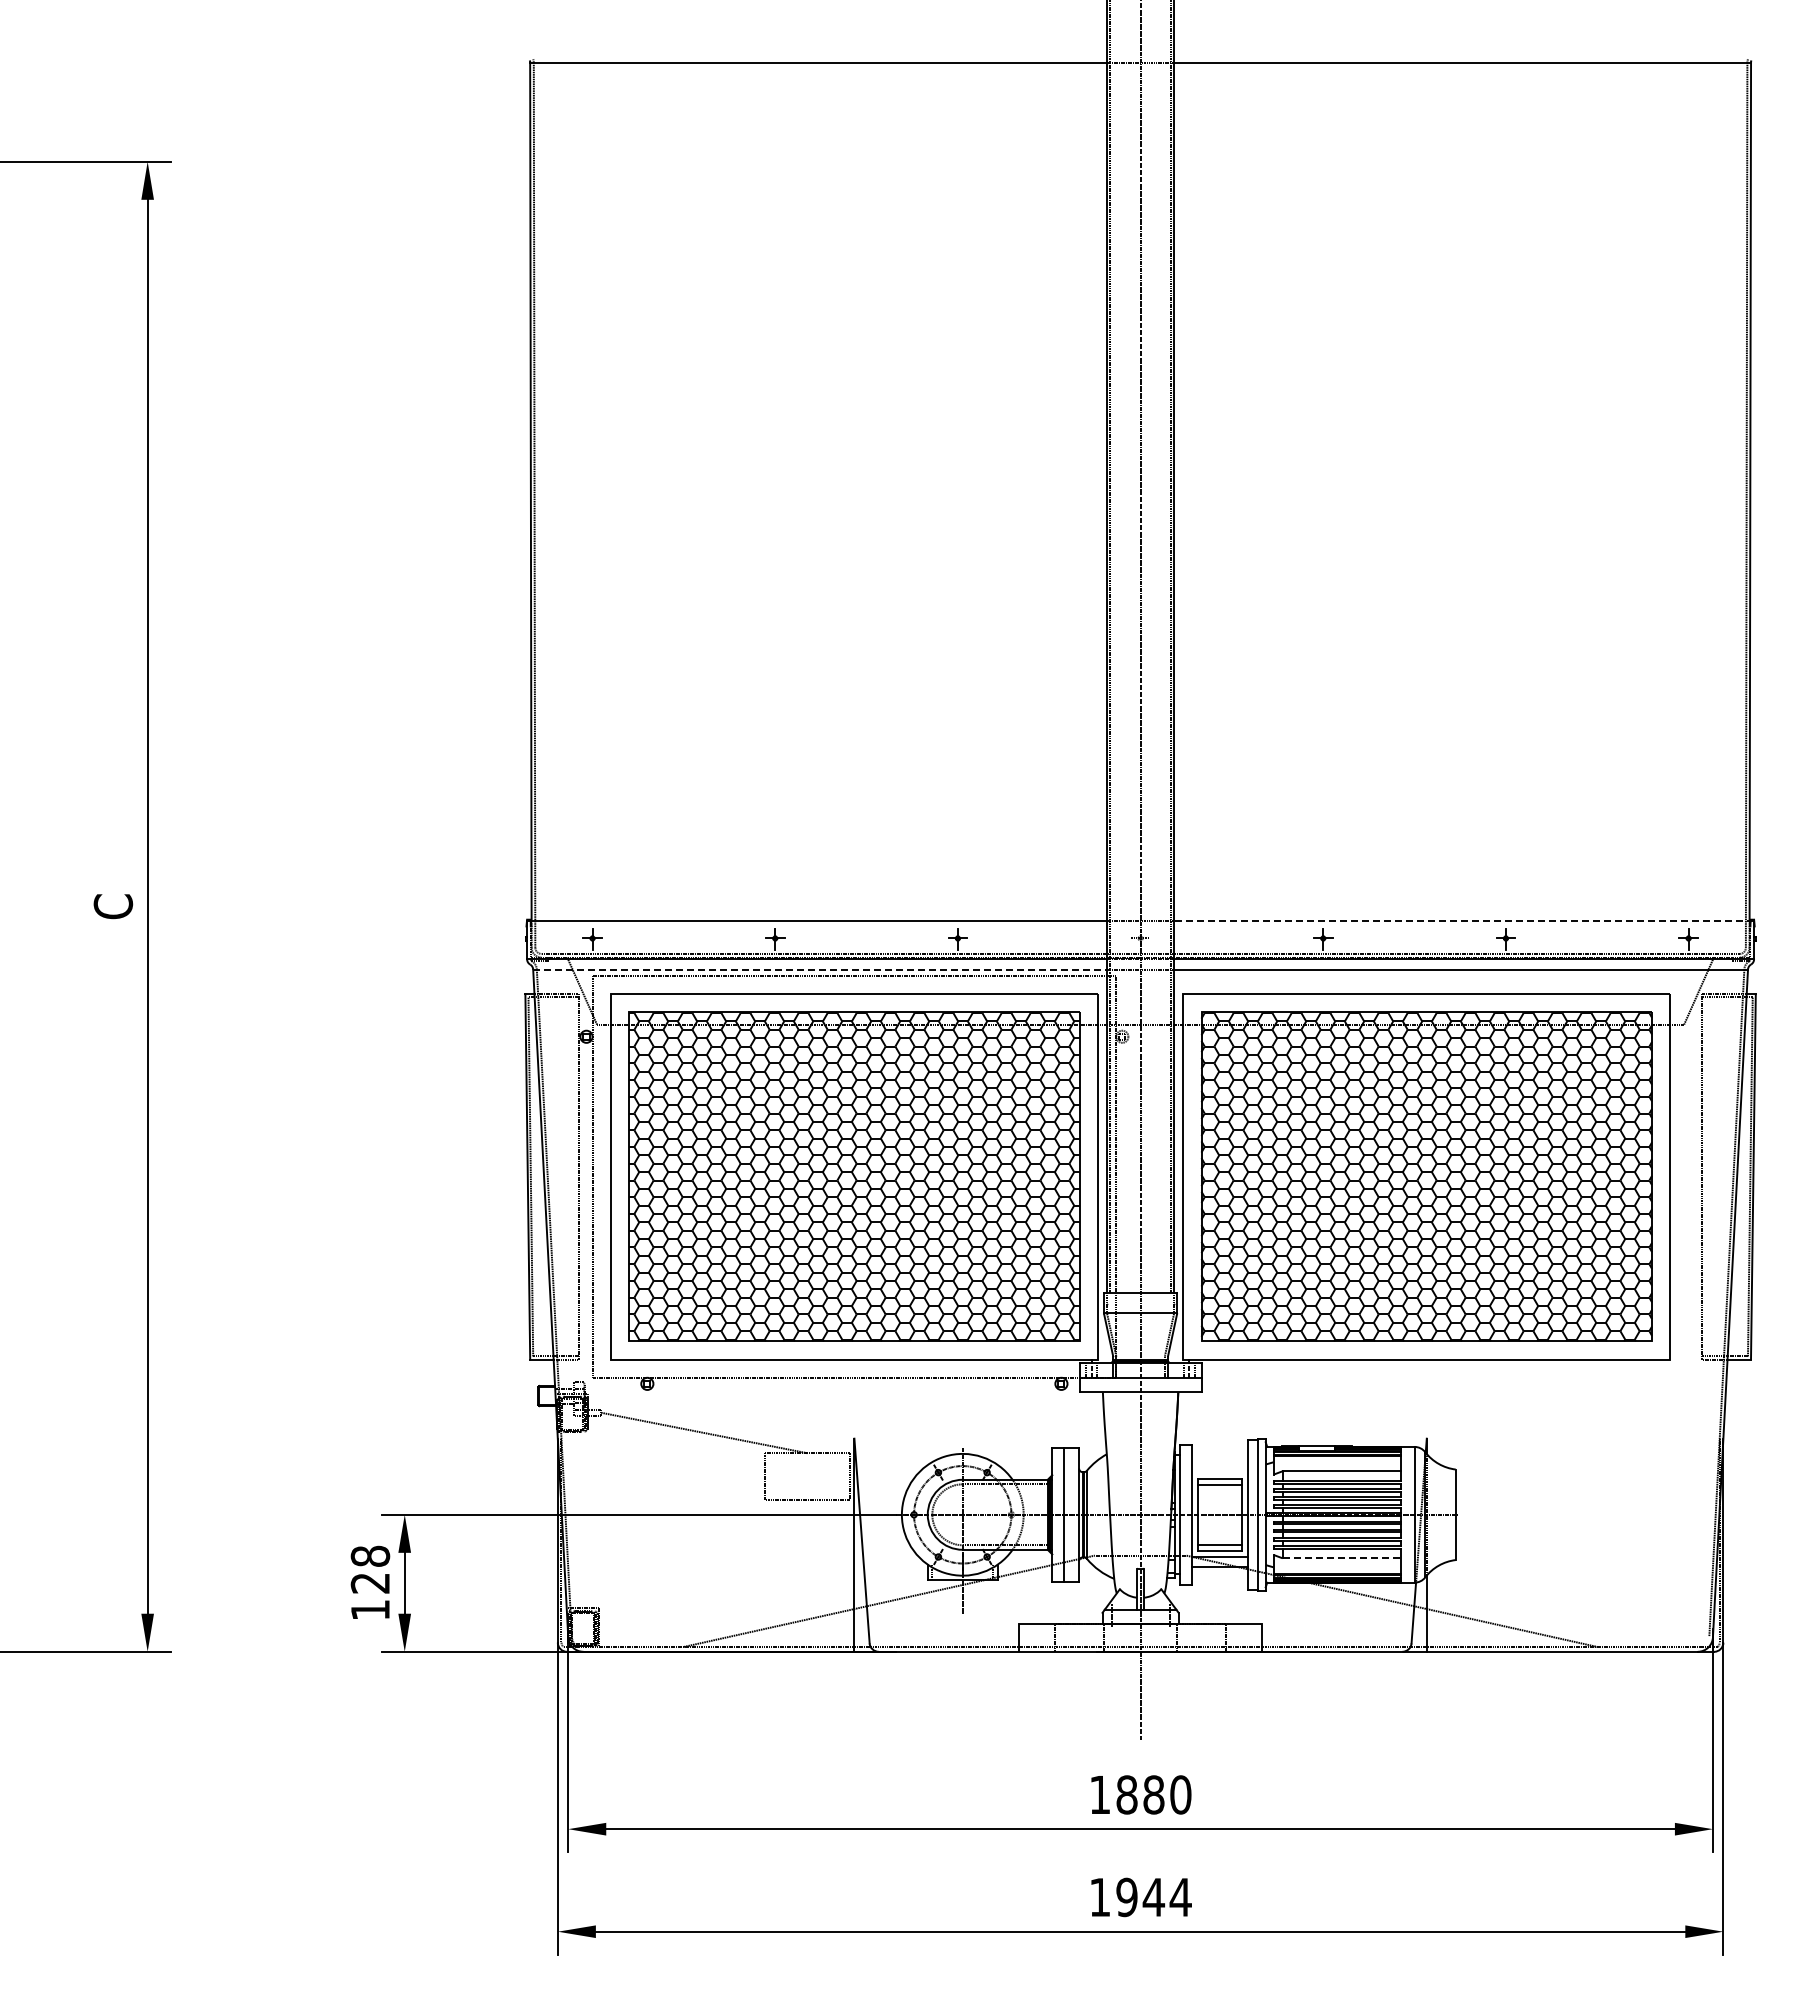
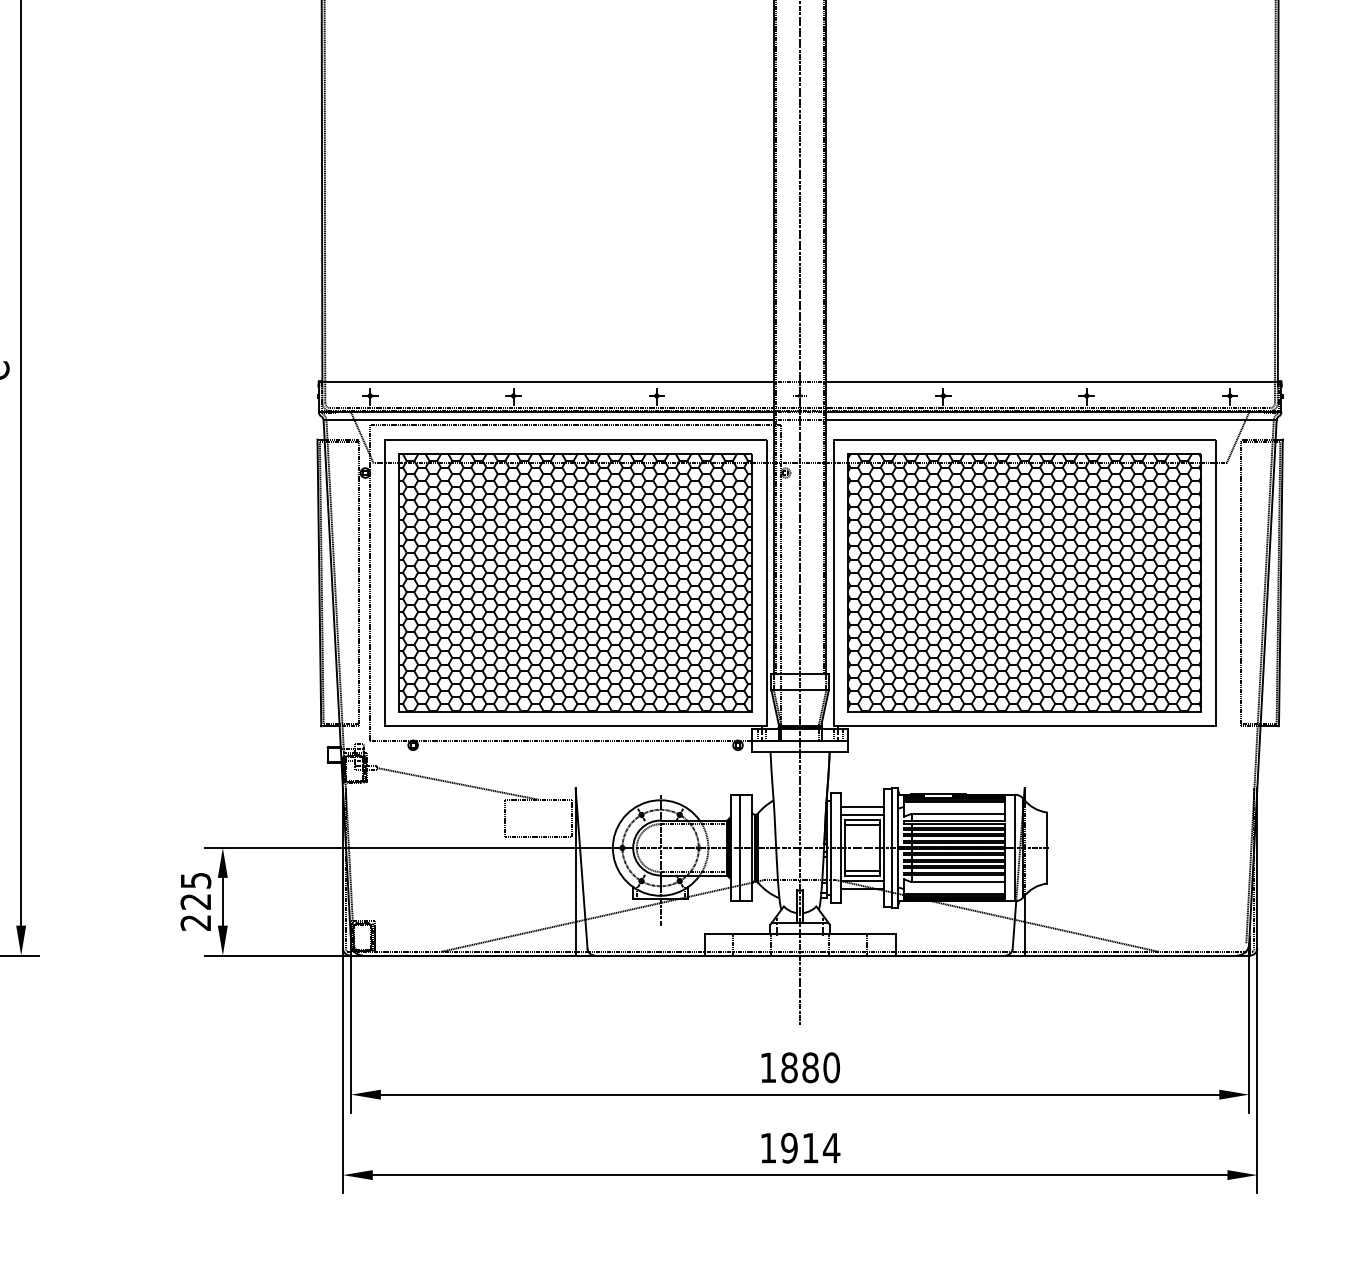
line: (1464, 921) -> (1054, 382), dashed -> solid
line: (820, 969) -> (549, 420), dashed -> solid
line: (1220, 1463) -> (862, 807), added
line: (1220, 1472) -> (862, 814), added
line: (1342, 1558) -> (958, 882), dashed -> solid
text: (370, 1582) -> (195, 901), 128 -> 225
text: (1153, 1897) -> (810, 1148), 1944 -> 1914

